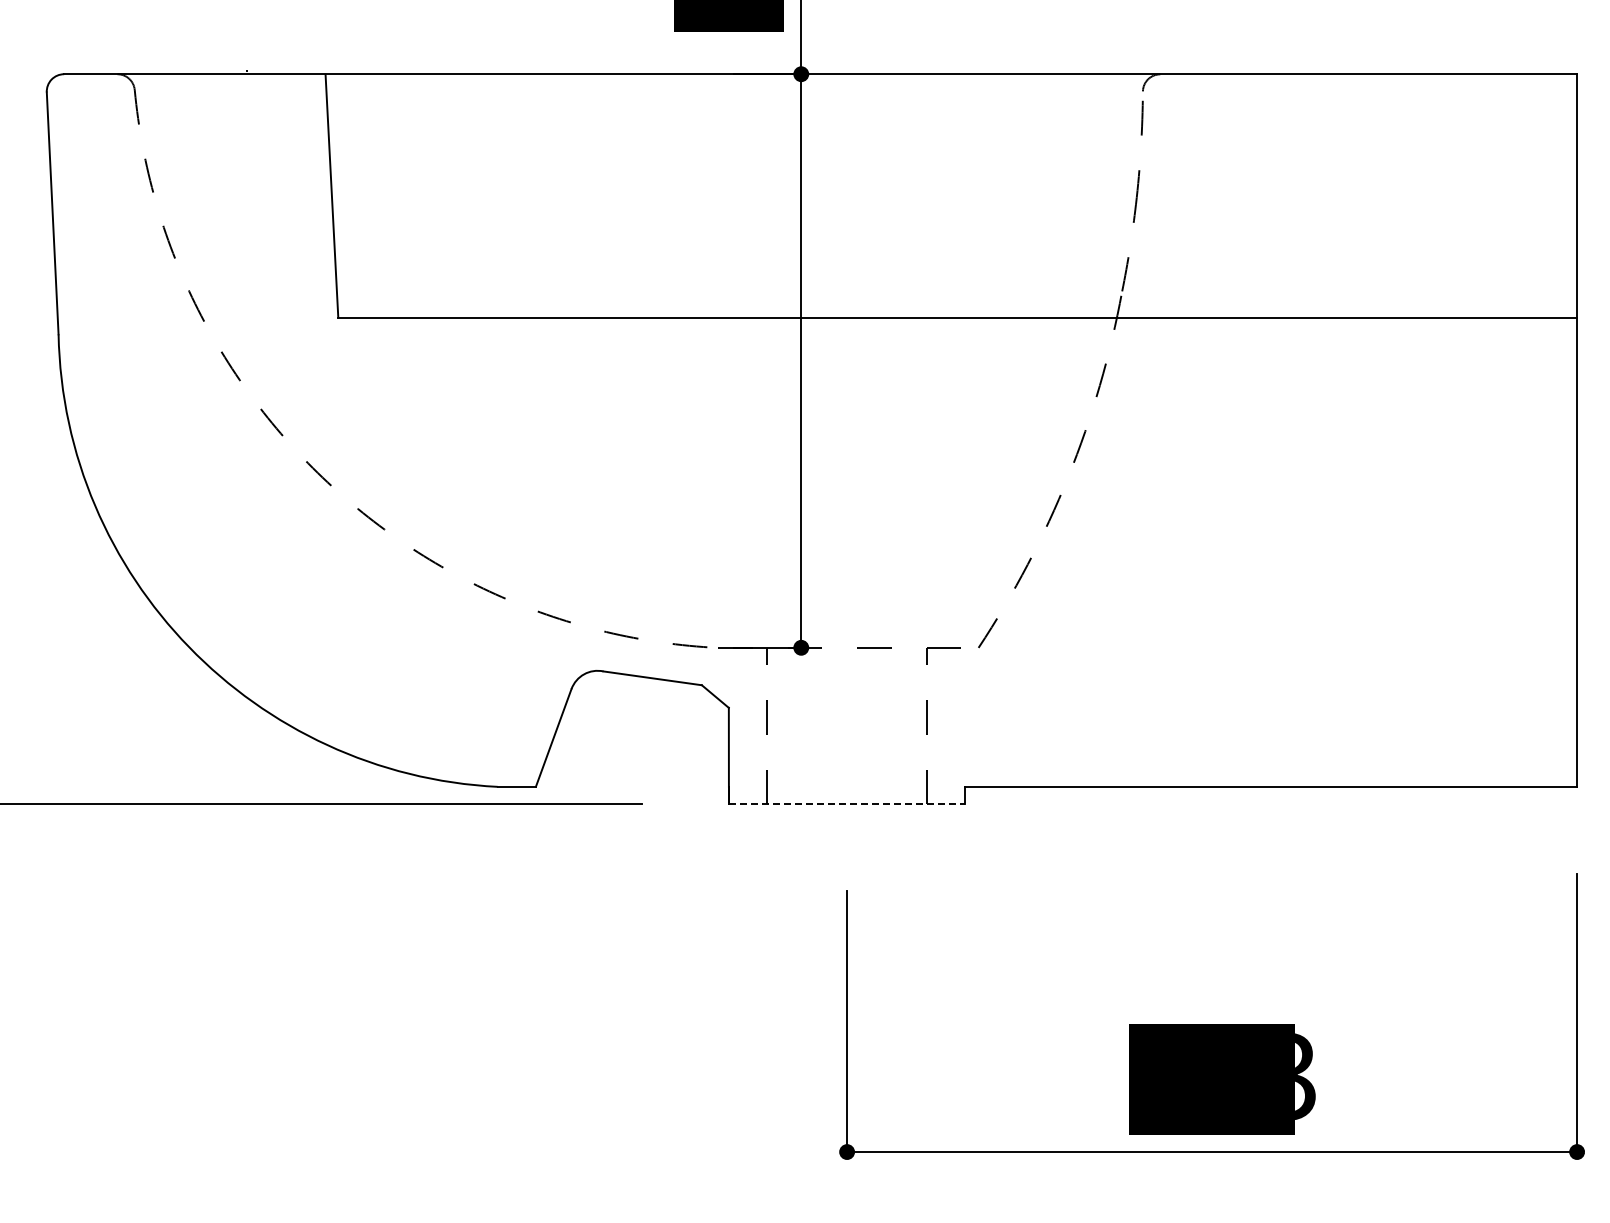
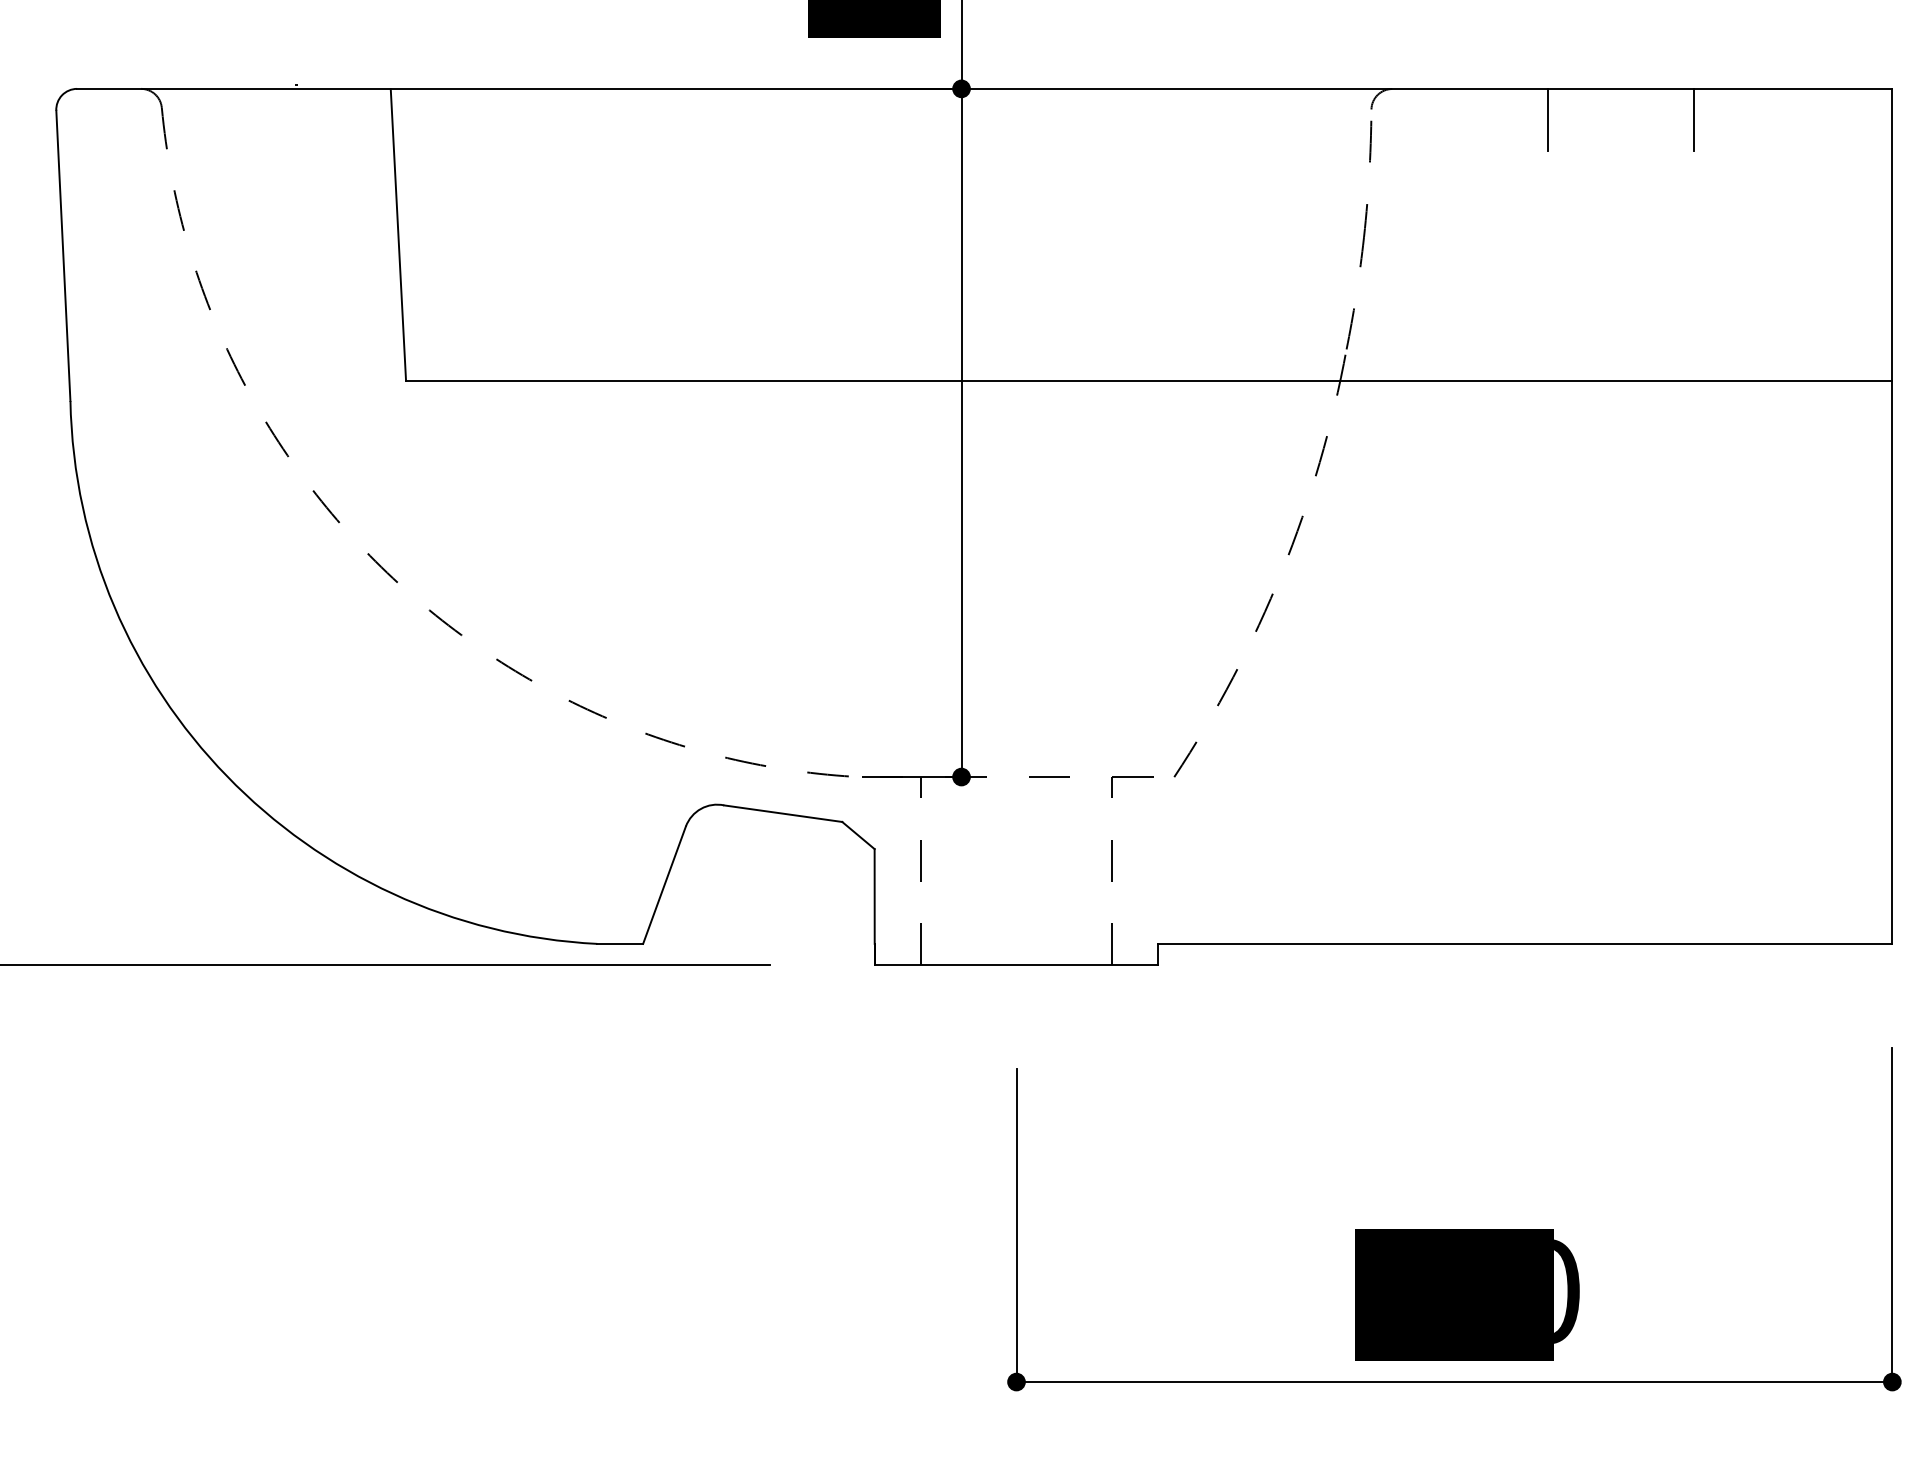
line: (1290, 100) -> (1548, 120), added
line: (1411, 100) -> (1693, 120), added
line: (847, 804) -> (1016, 965), dashed -> solid
text: (1305, 1076) -> (1566, 1291), 213 -> 210

